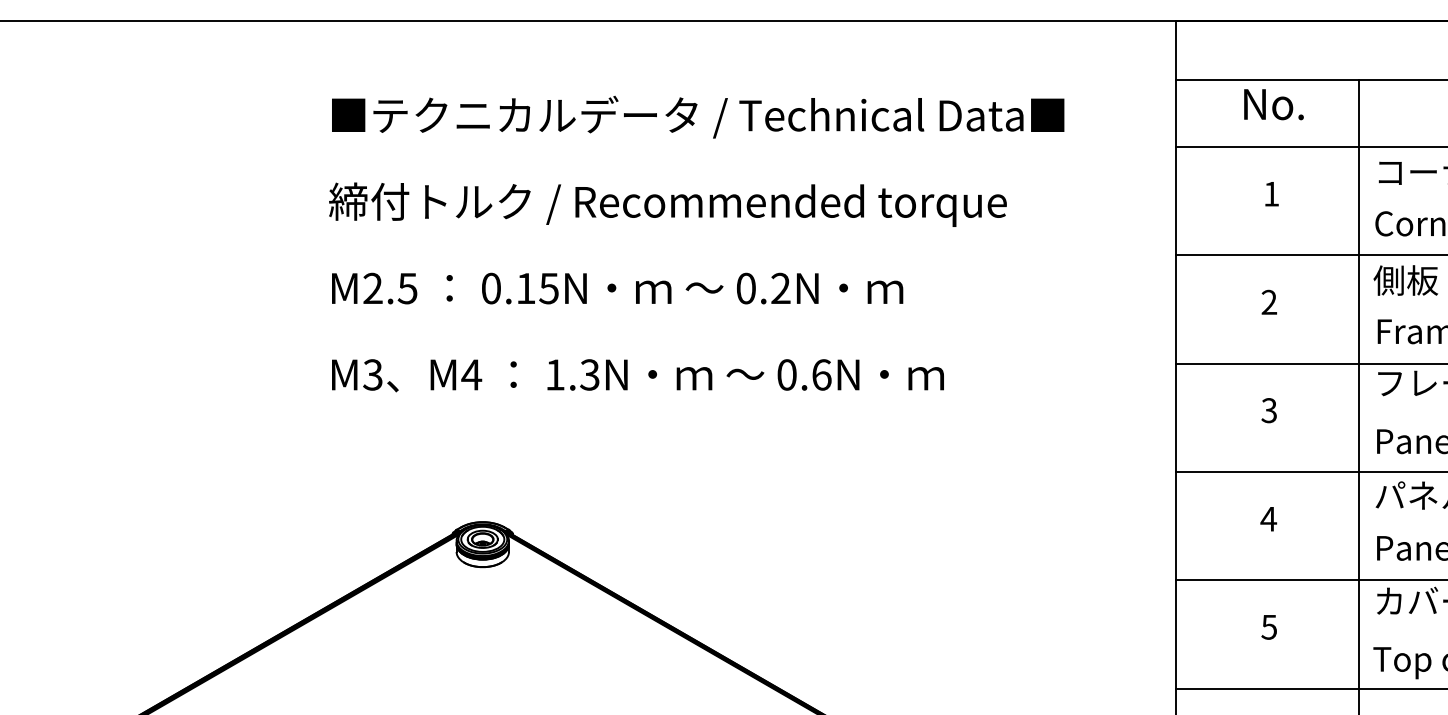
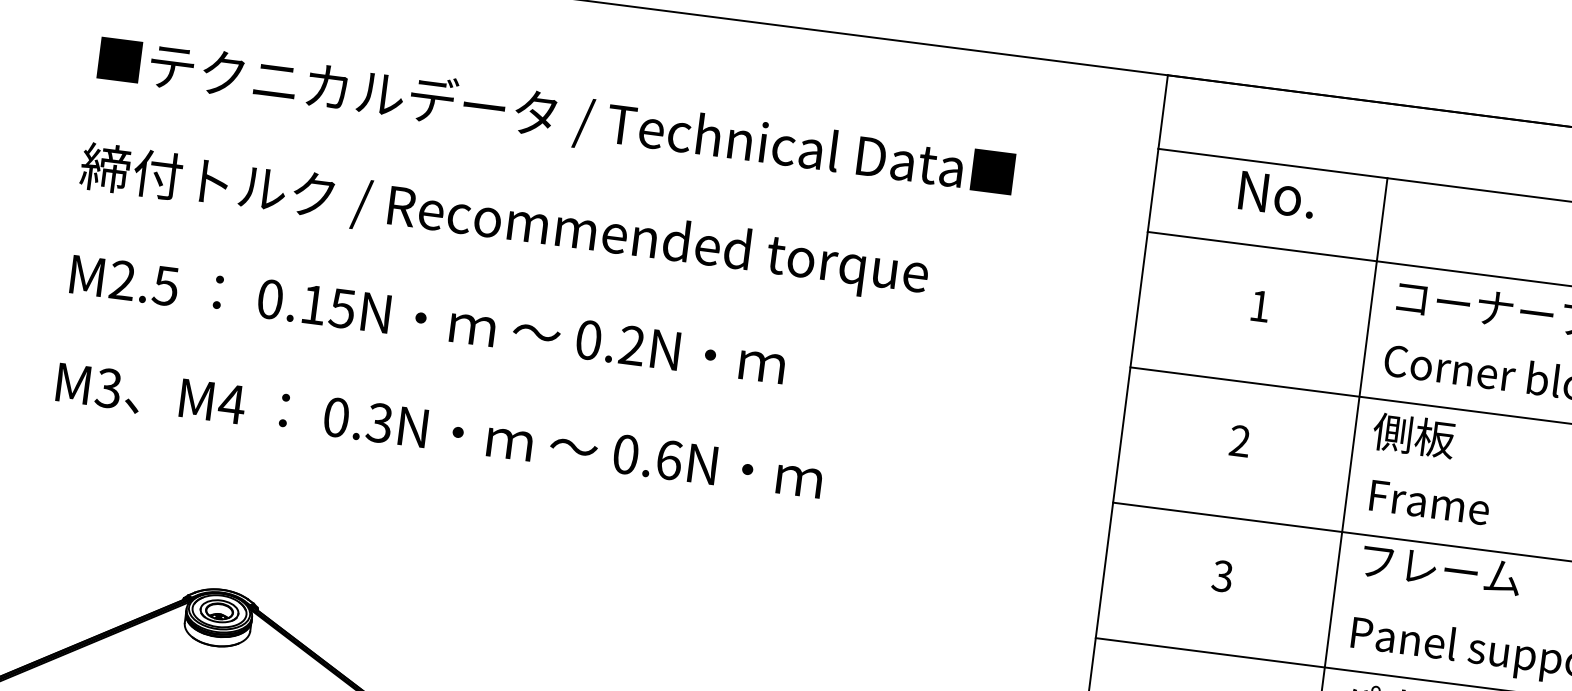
text: (555, 374) -> (336, 416), 1.3N -> 0.3N

